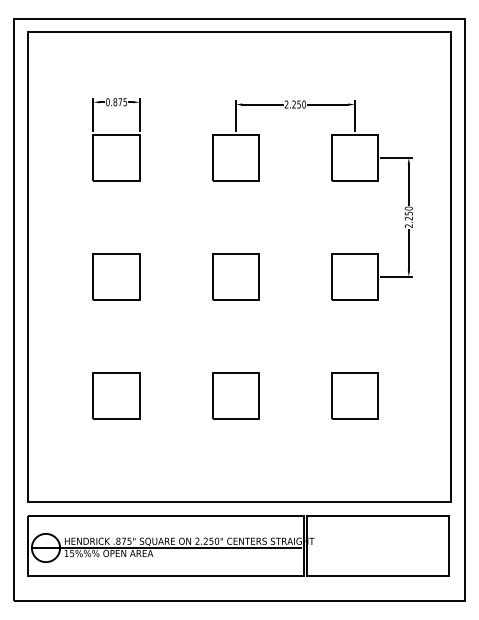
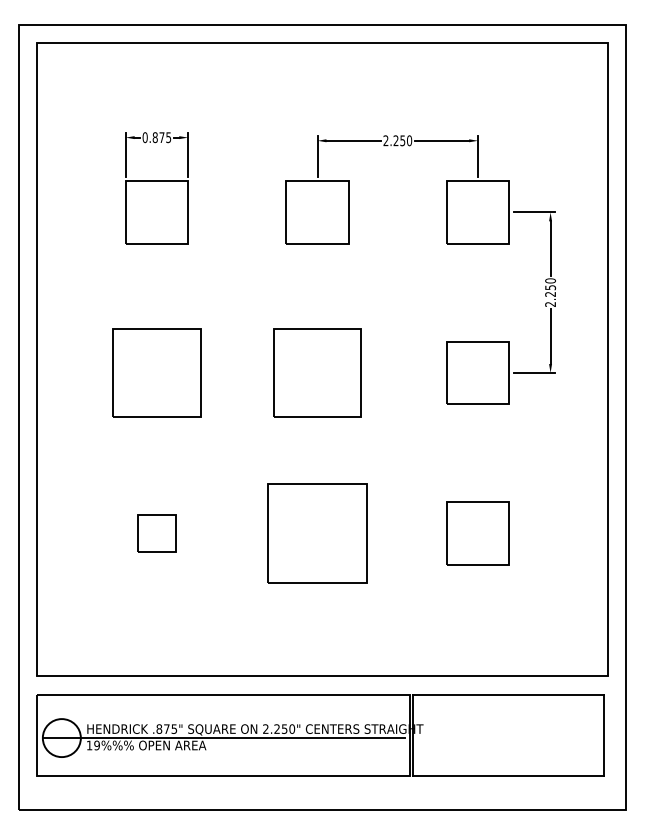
part: (116, 276) -> (156, 372), size x1.4
part: (235, 276) -> (317, 372), size x1.4
part: (116, 396) -> (156, 533), size x0.6
part: (235, 396) -> (317, 533), size x1.6
text: (71, 552) -> (96, 744), 15%%% -> 19%%%

